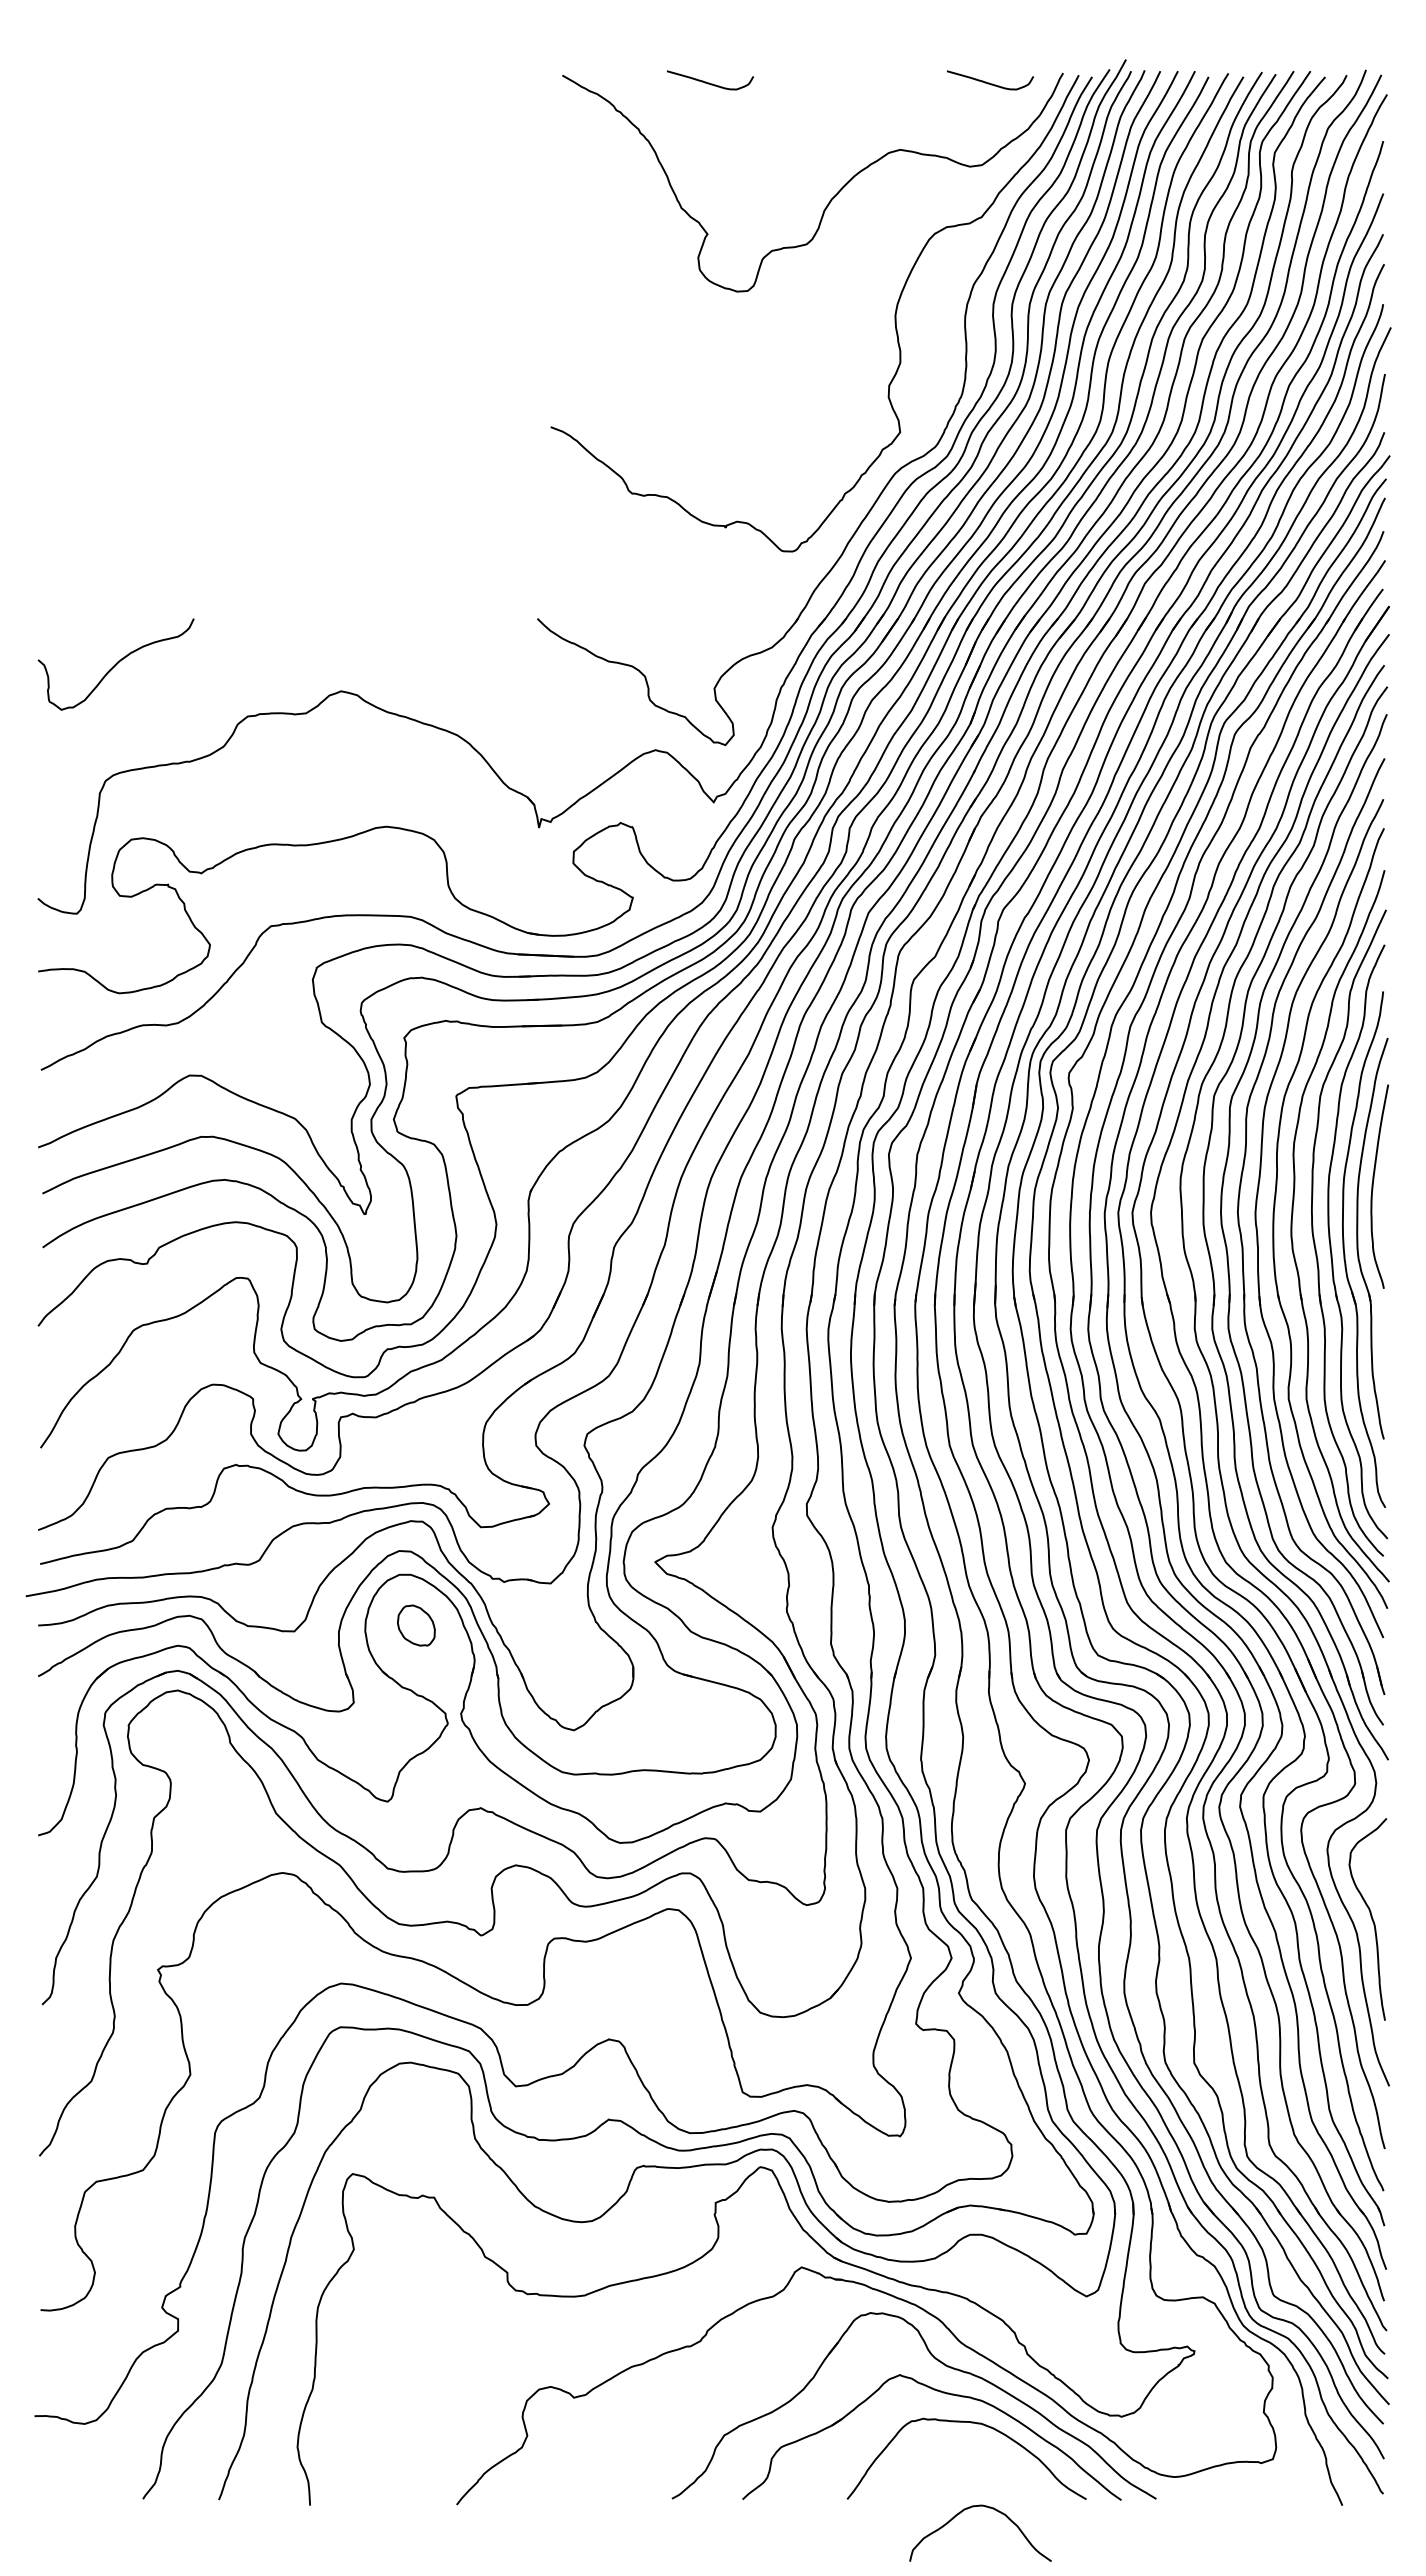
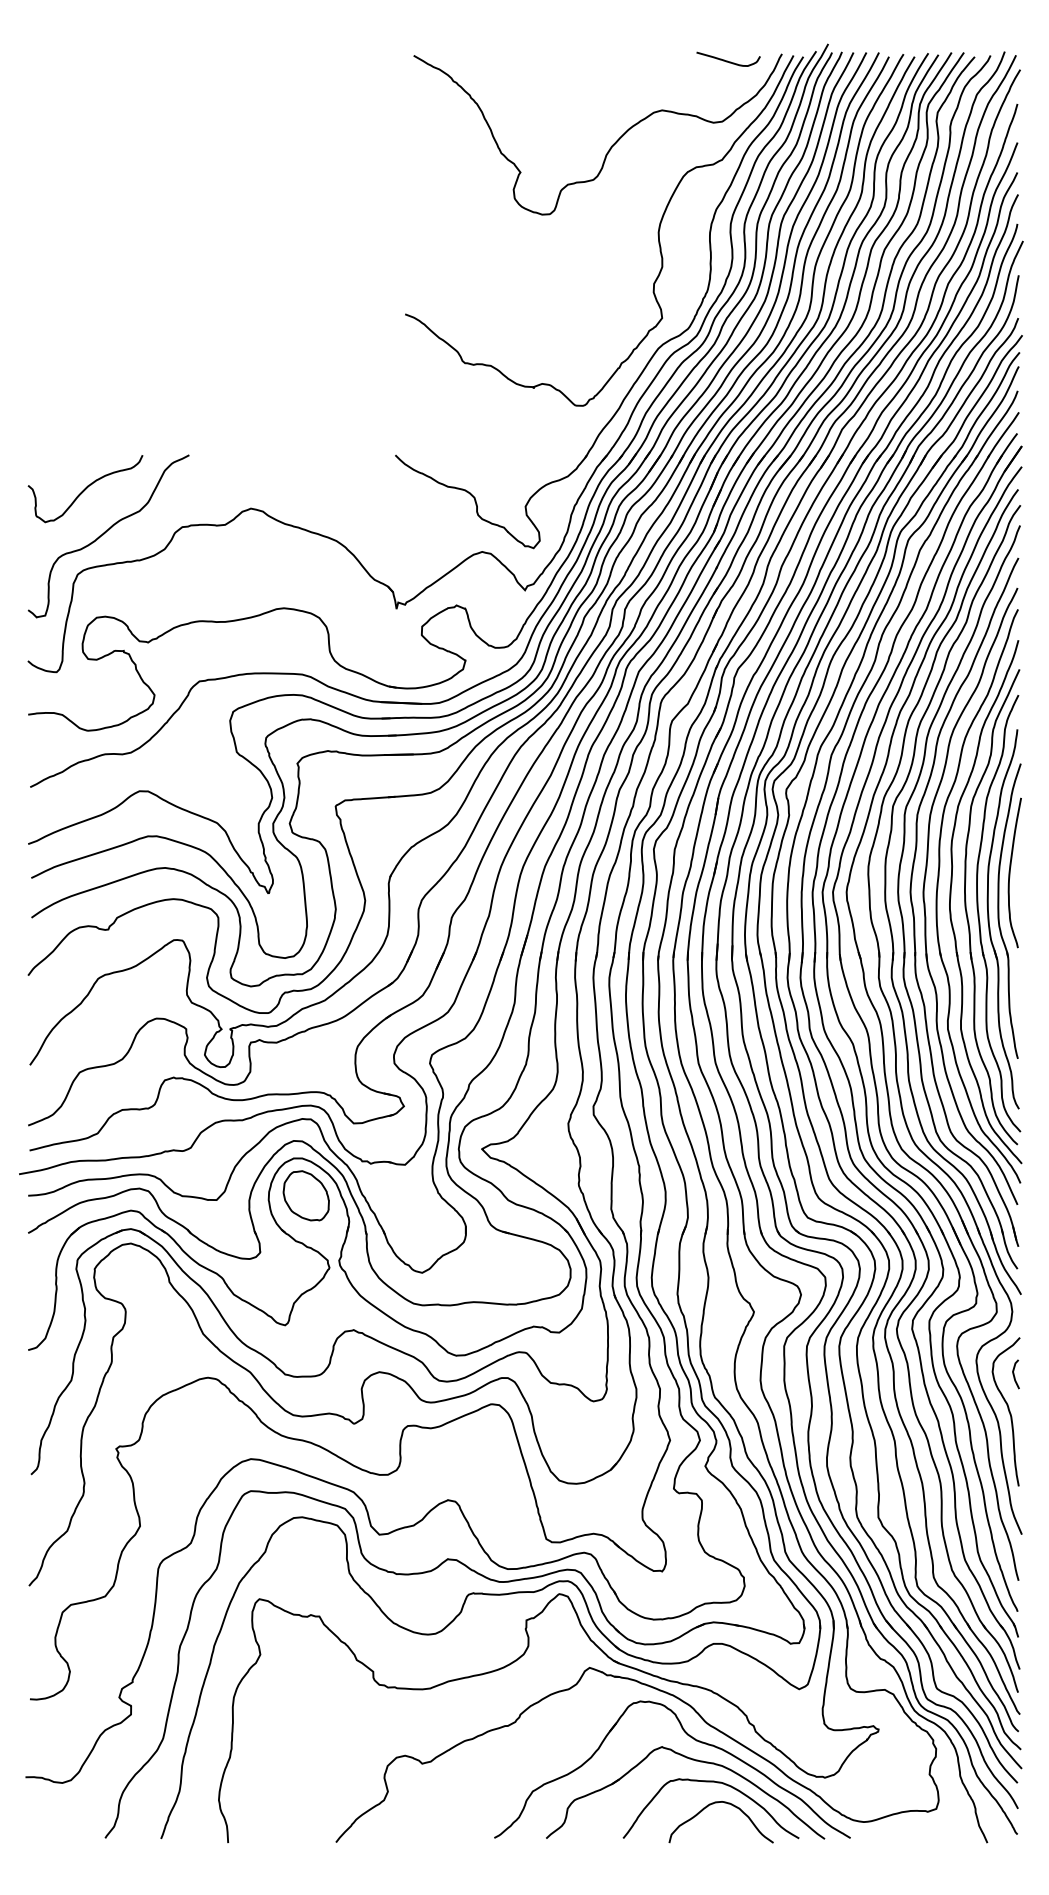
curve: (709, 82) -> (521, 60), removed
curve: (143, 724) -> (105, 533), added
part: (416, 1625) -> (306, 1195), size x1.67
line: (1379, 1869) -> (1014, 1375), added
curve: (985, 2507) -> (724, 1803), moved

